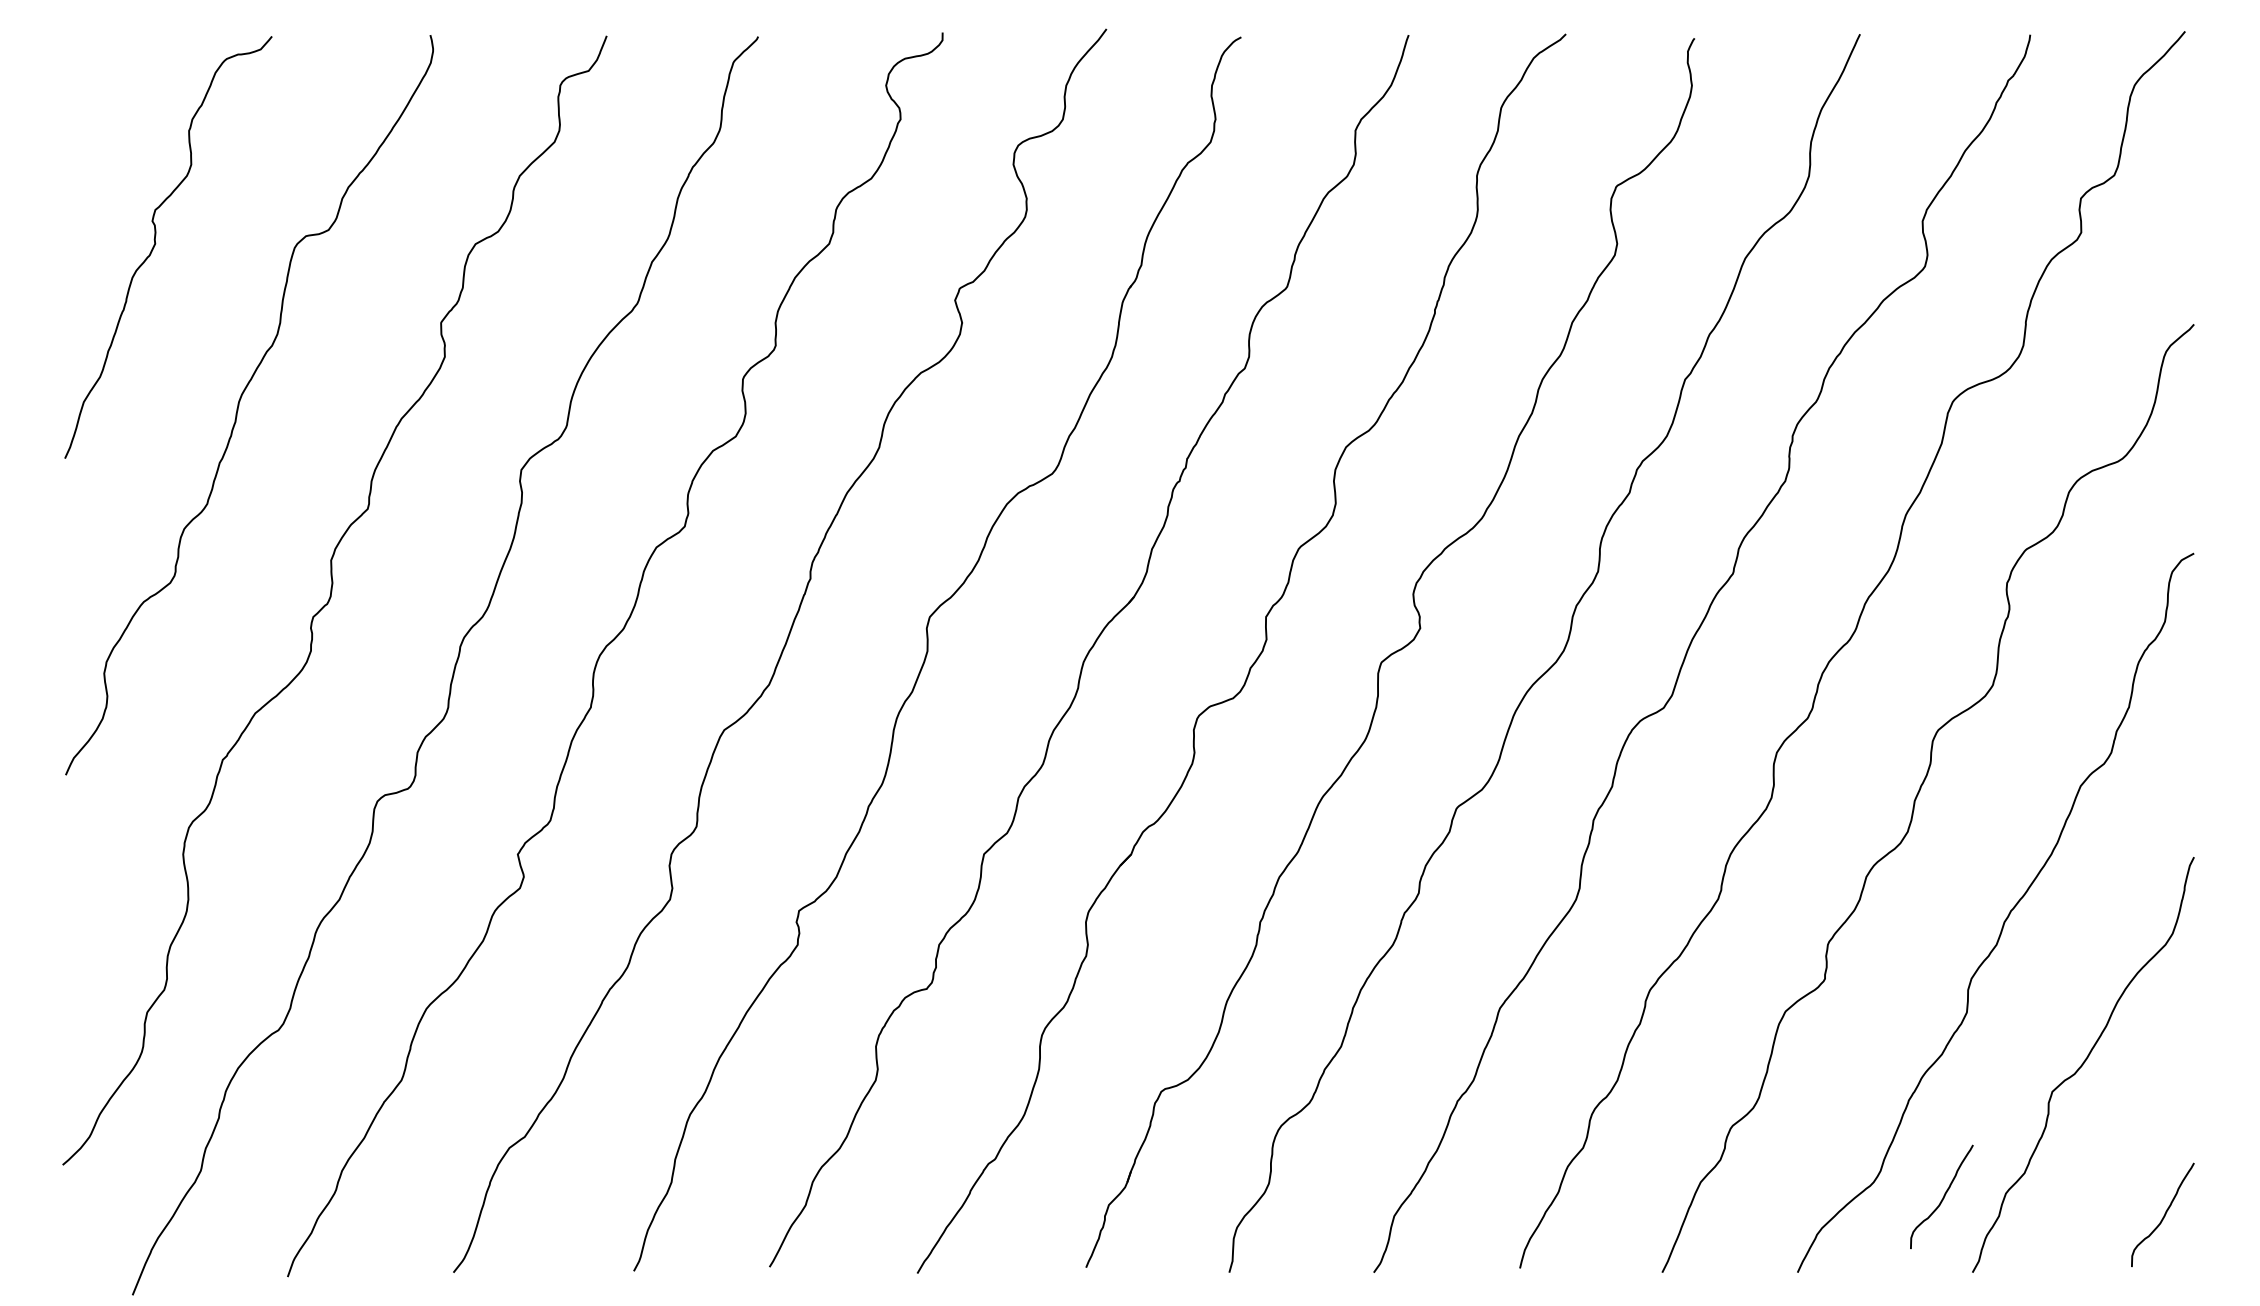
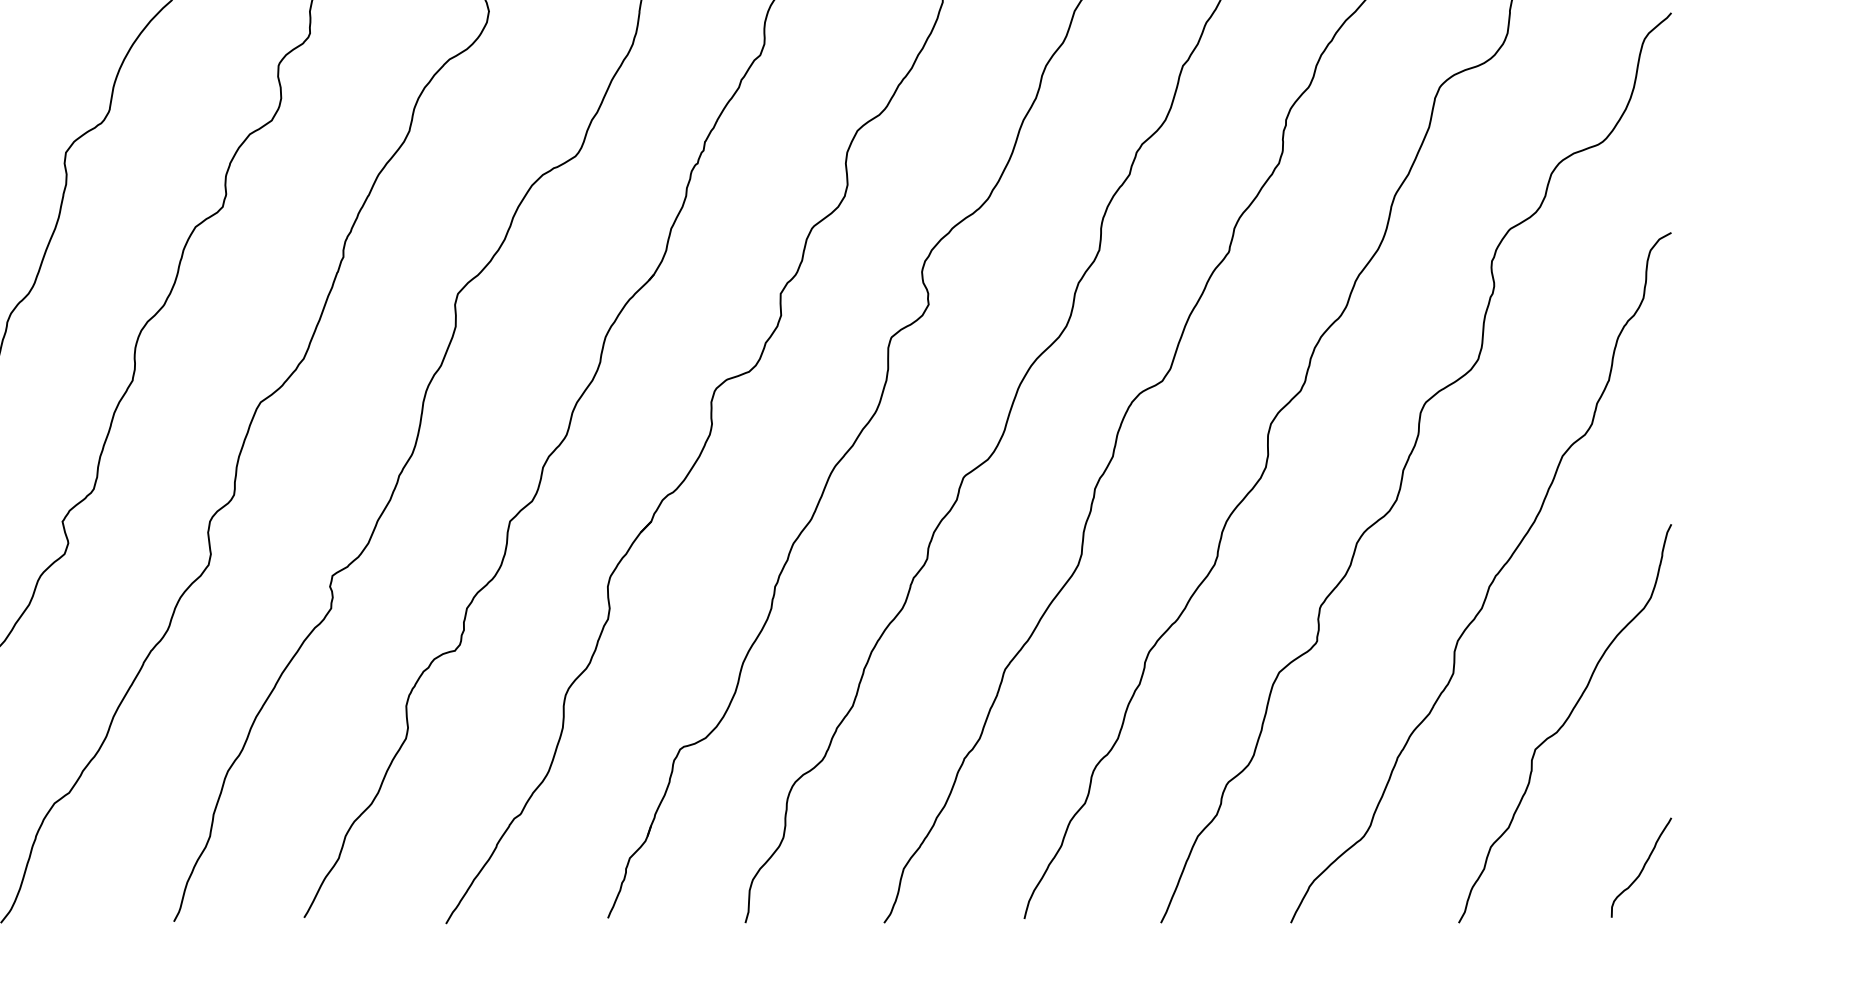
curve: (1942, 1197) -> (1429, 850), removed

